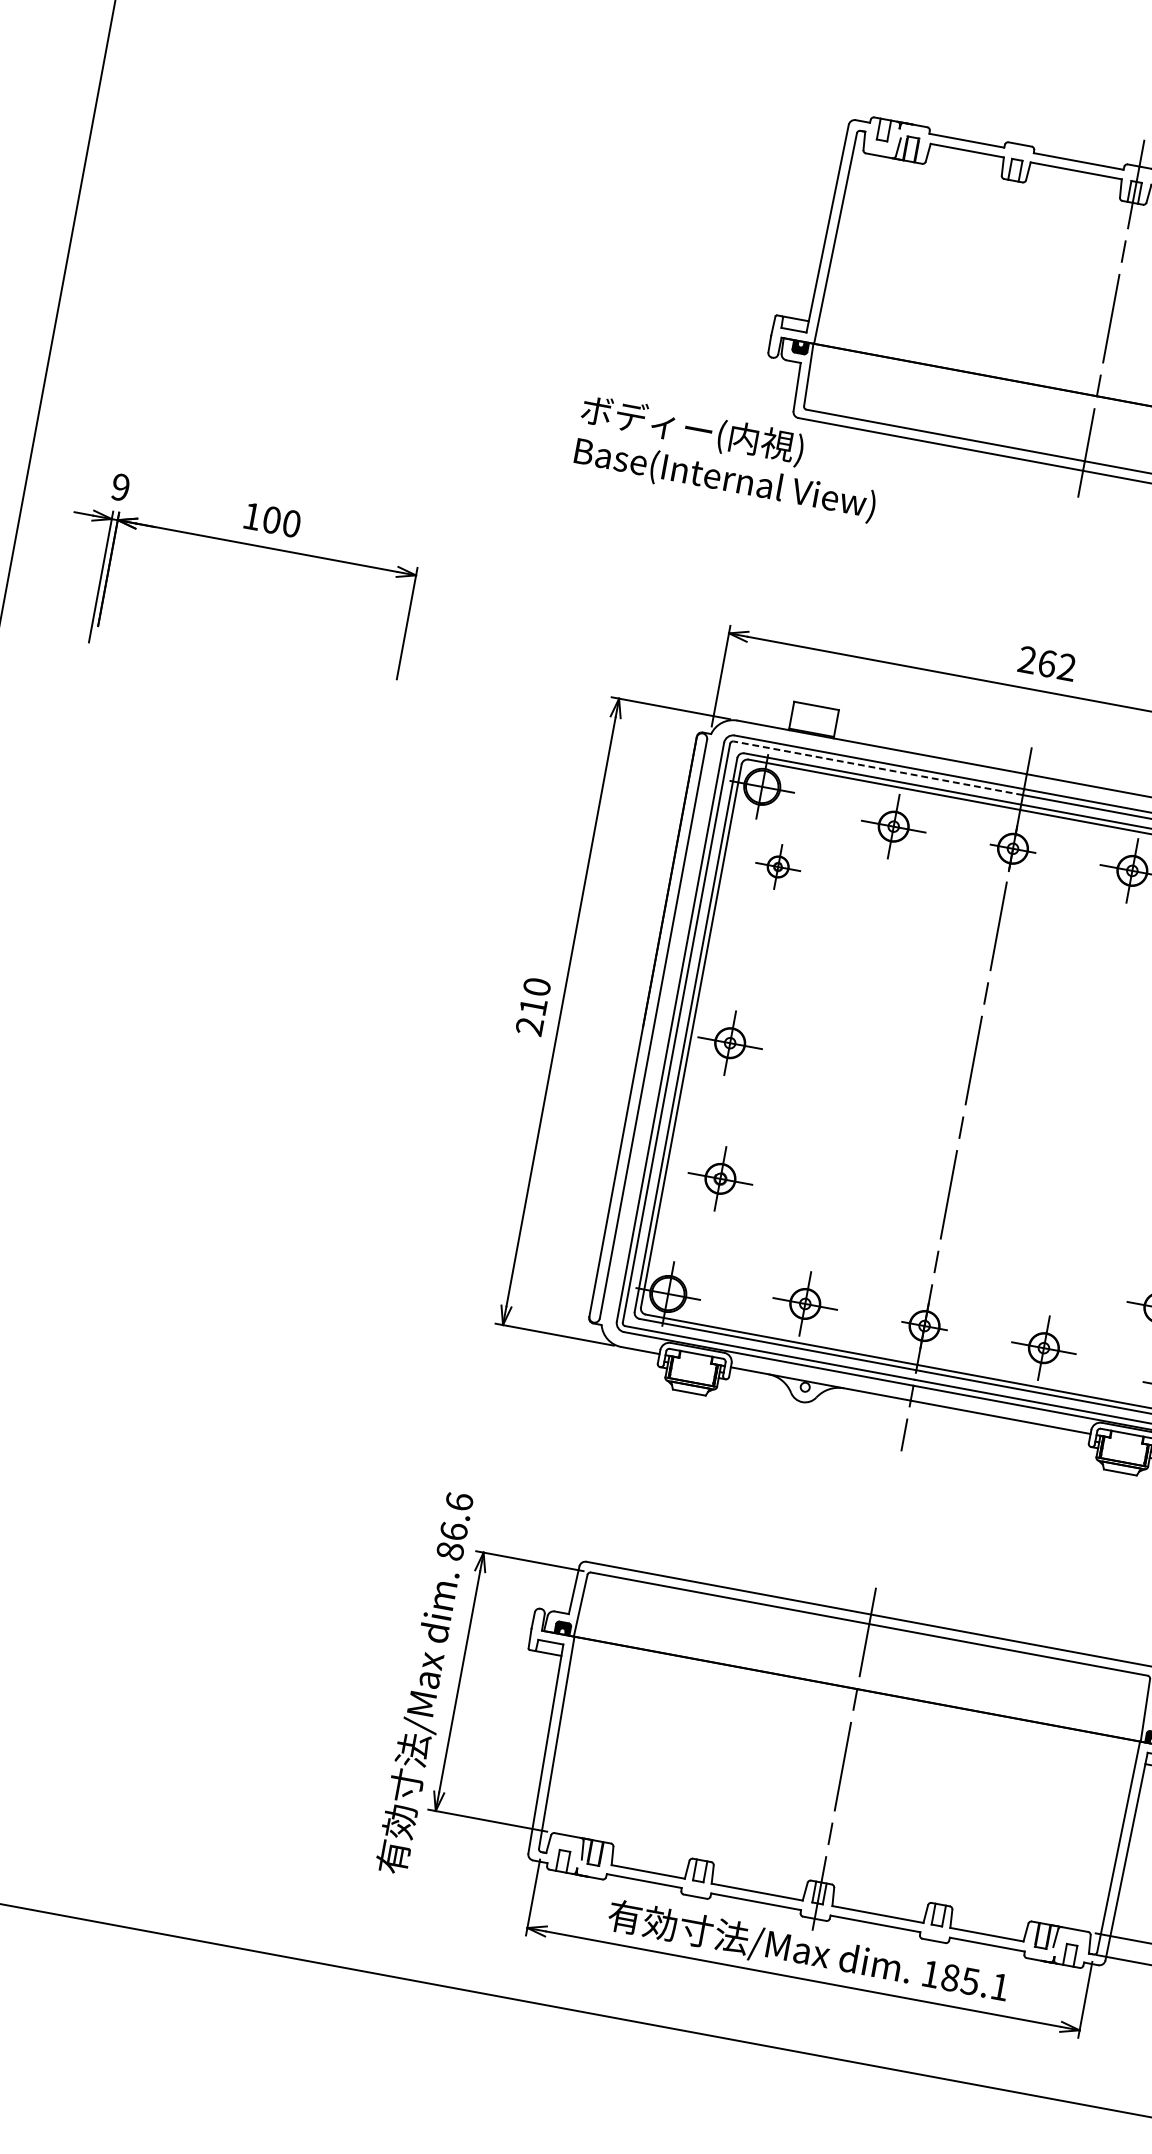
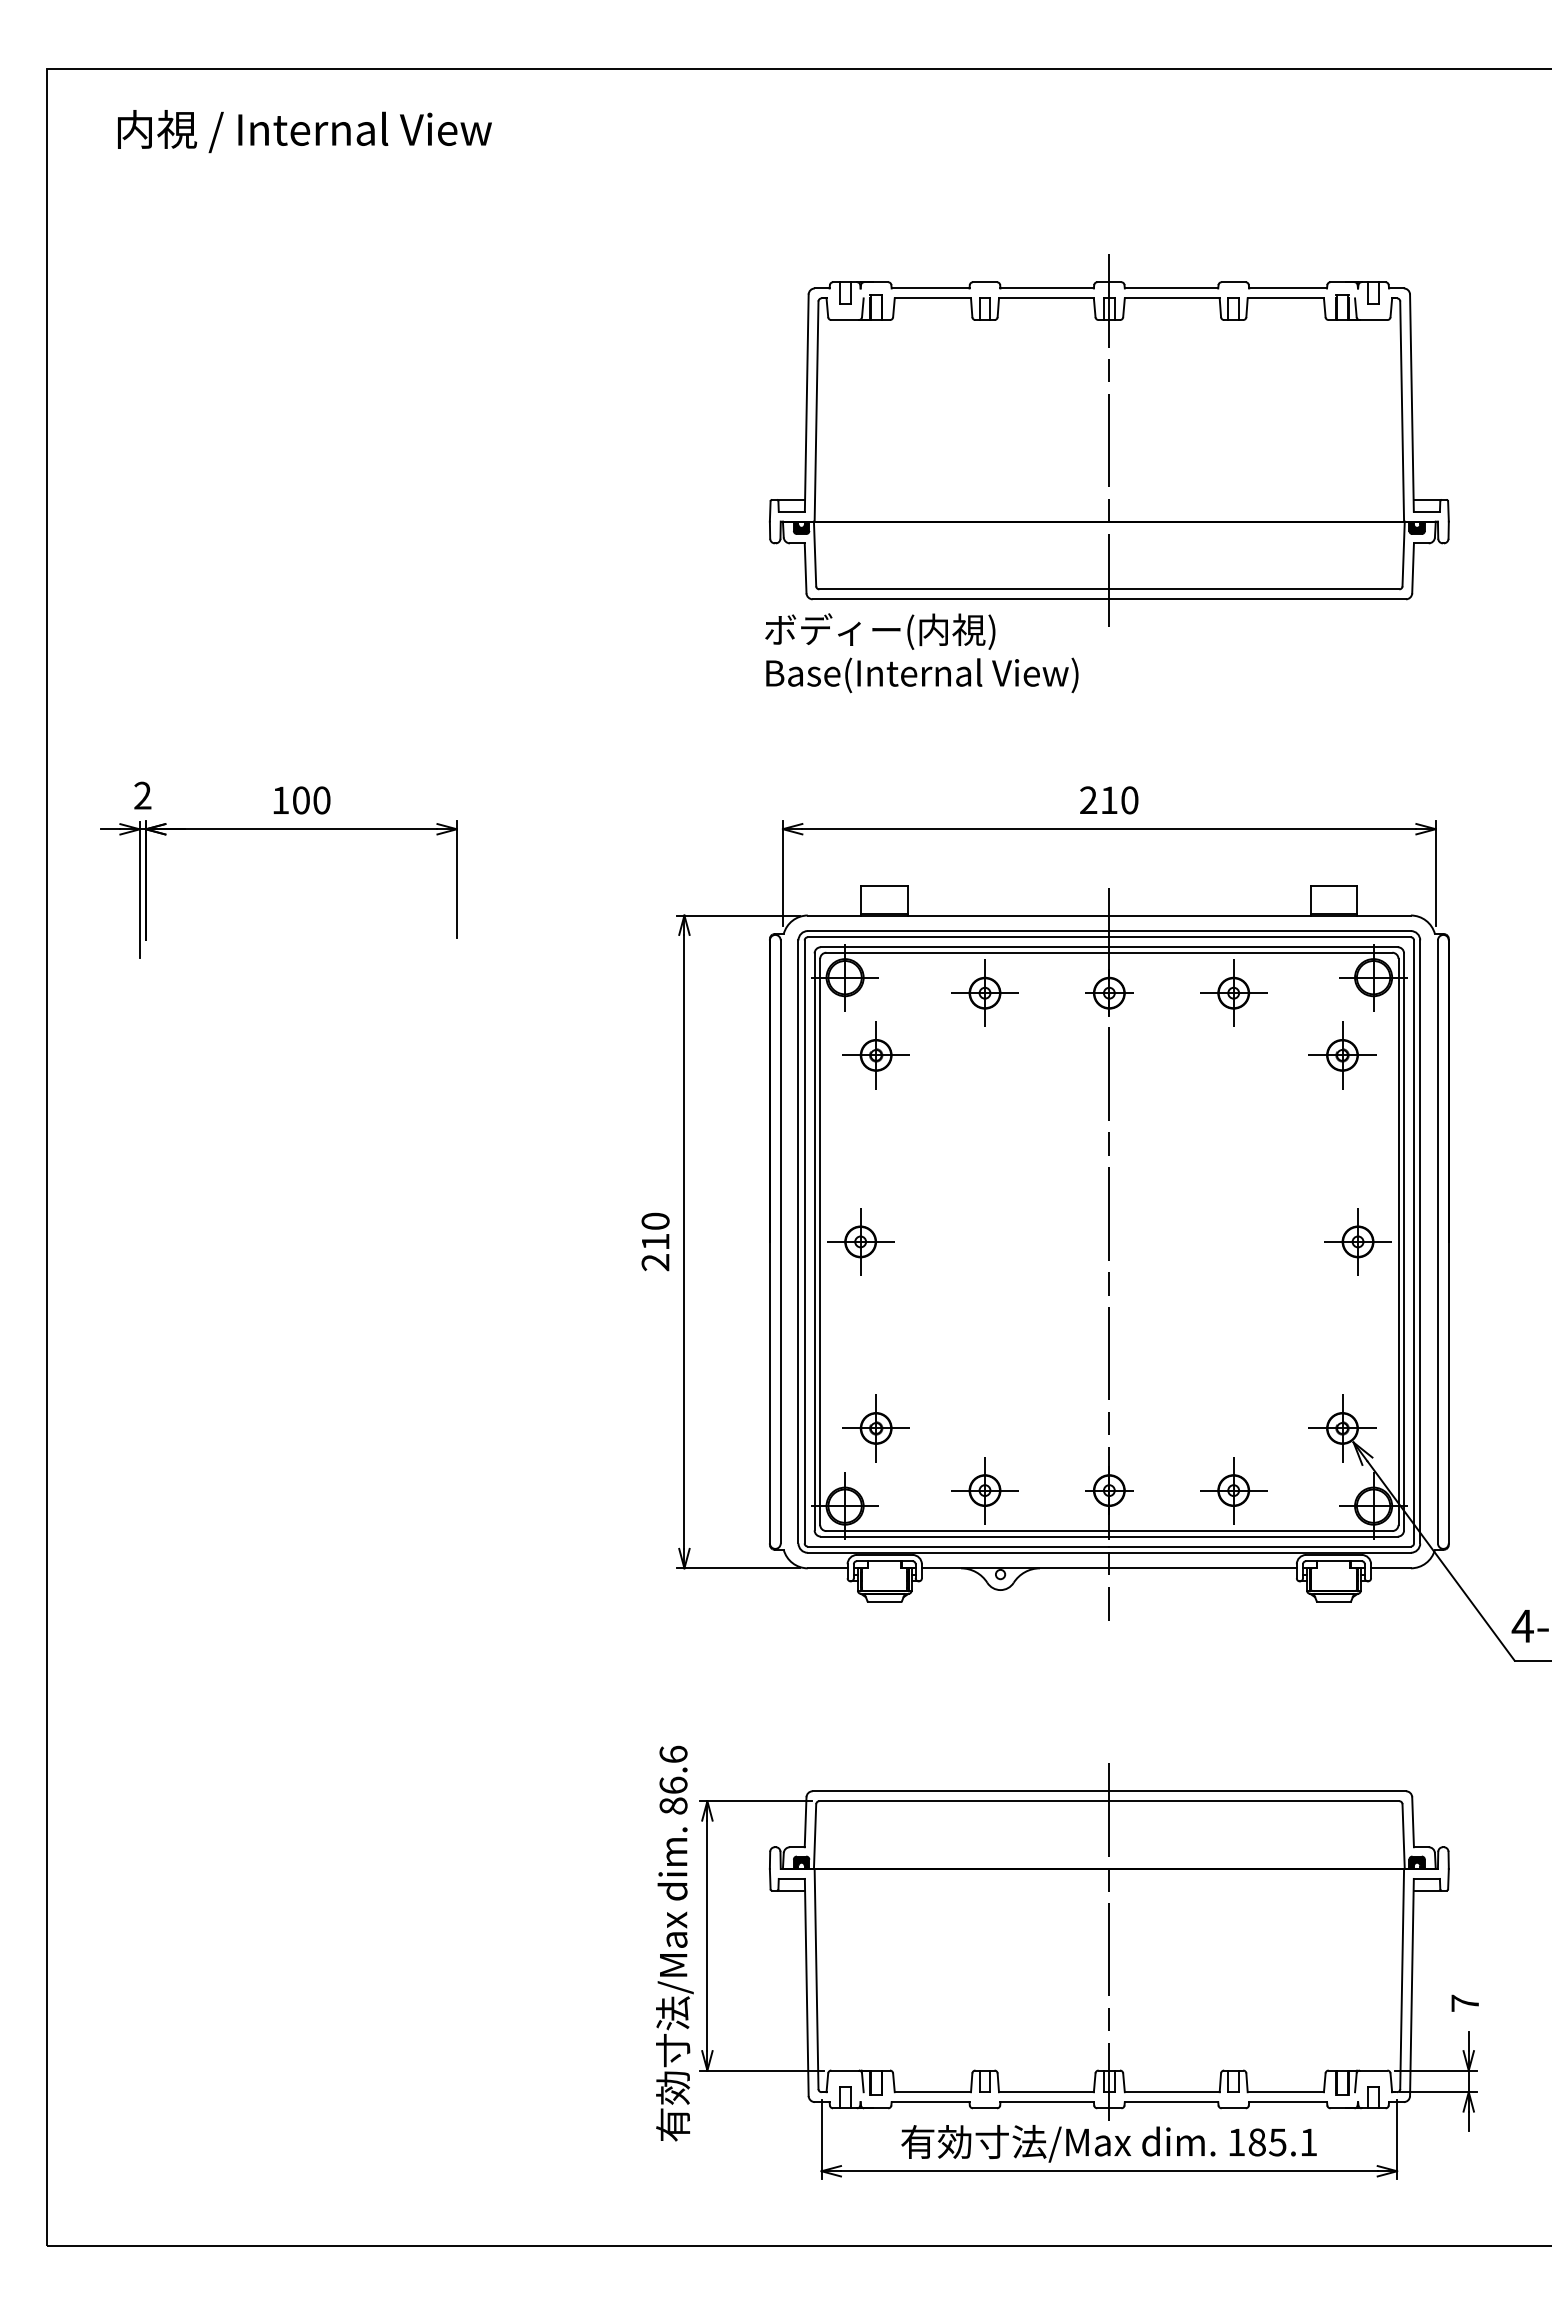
text: (728, 458) -> (921, 653), moved
text: (120, 487) -> (142, 795), 9 -> 2
text: (1057, 665) -> (1119, 800), 262 -> 210
line: (878, 768) -> (958, 937), dashed -> solid
part: (777, 866) -> (875, 1055), size x1.43
part: (719, 1178) -> (875, 1428), moved

